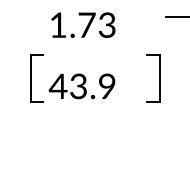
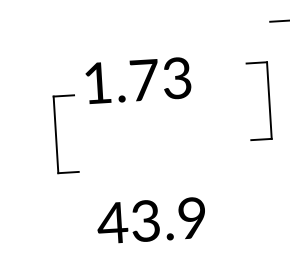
text: (83, 24) -> (138, 79), moved
part: (153, 78) -> (259, 101), moved
text: (81, 86) -> (150, 220), moved

